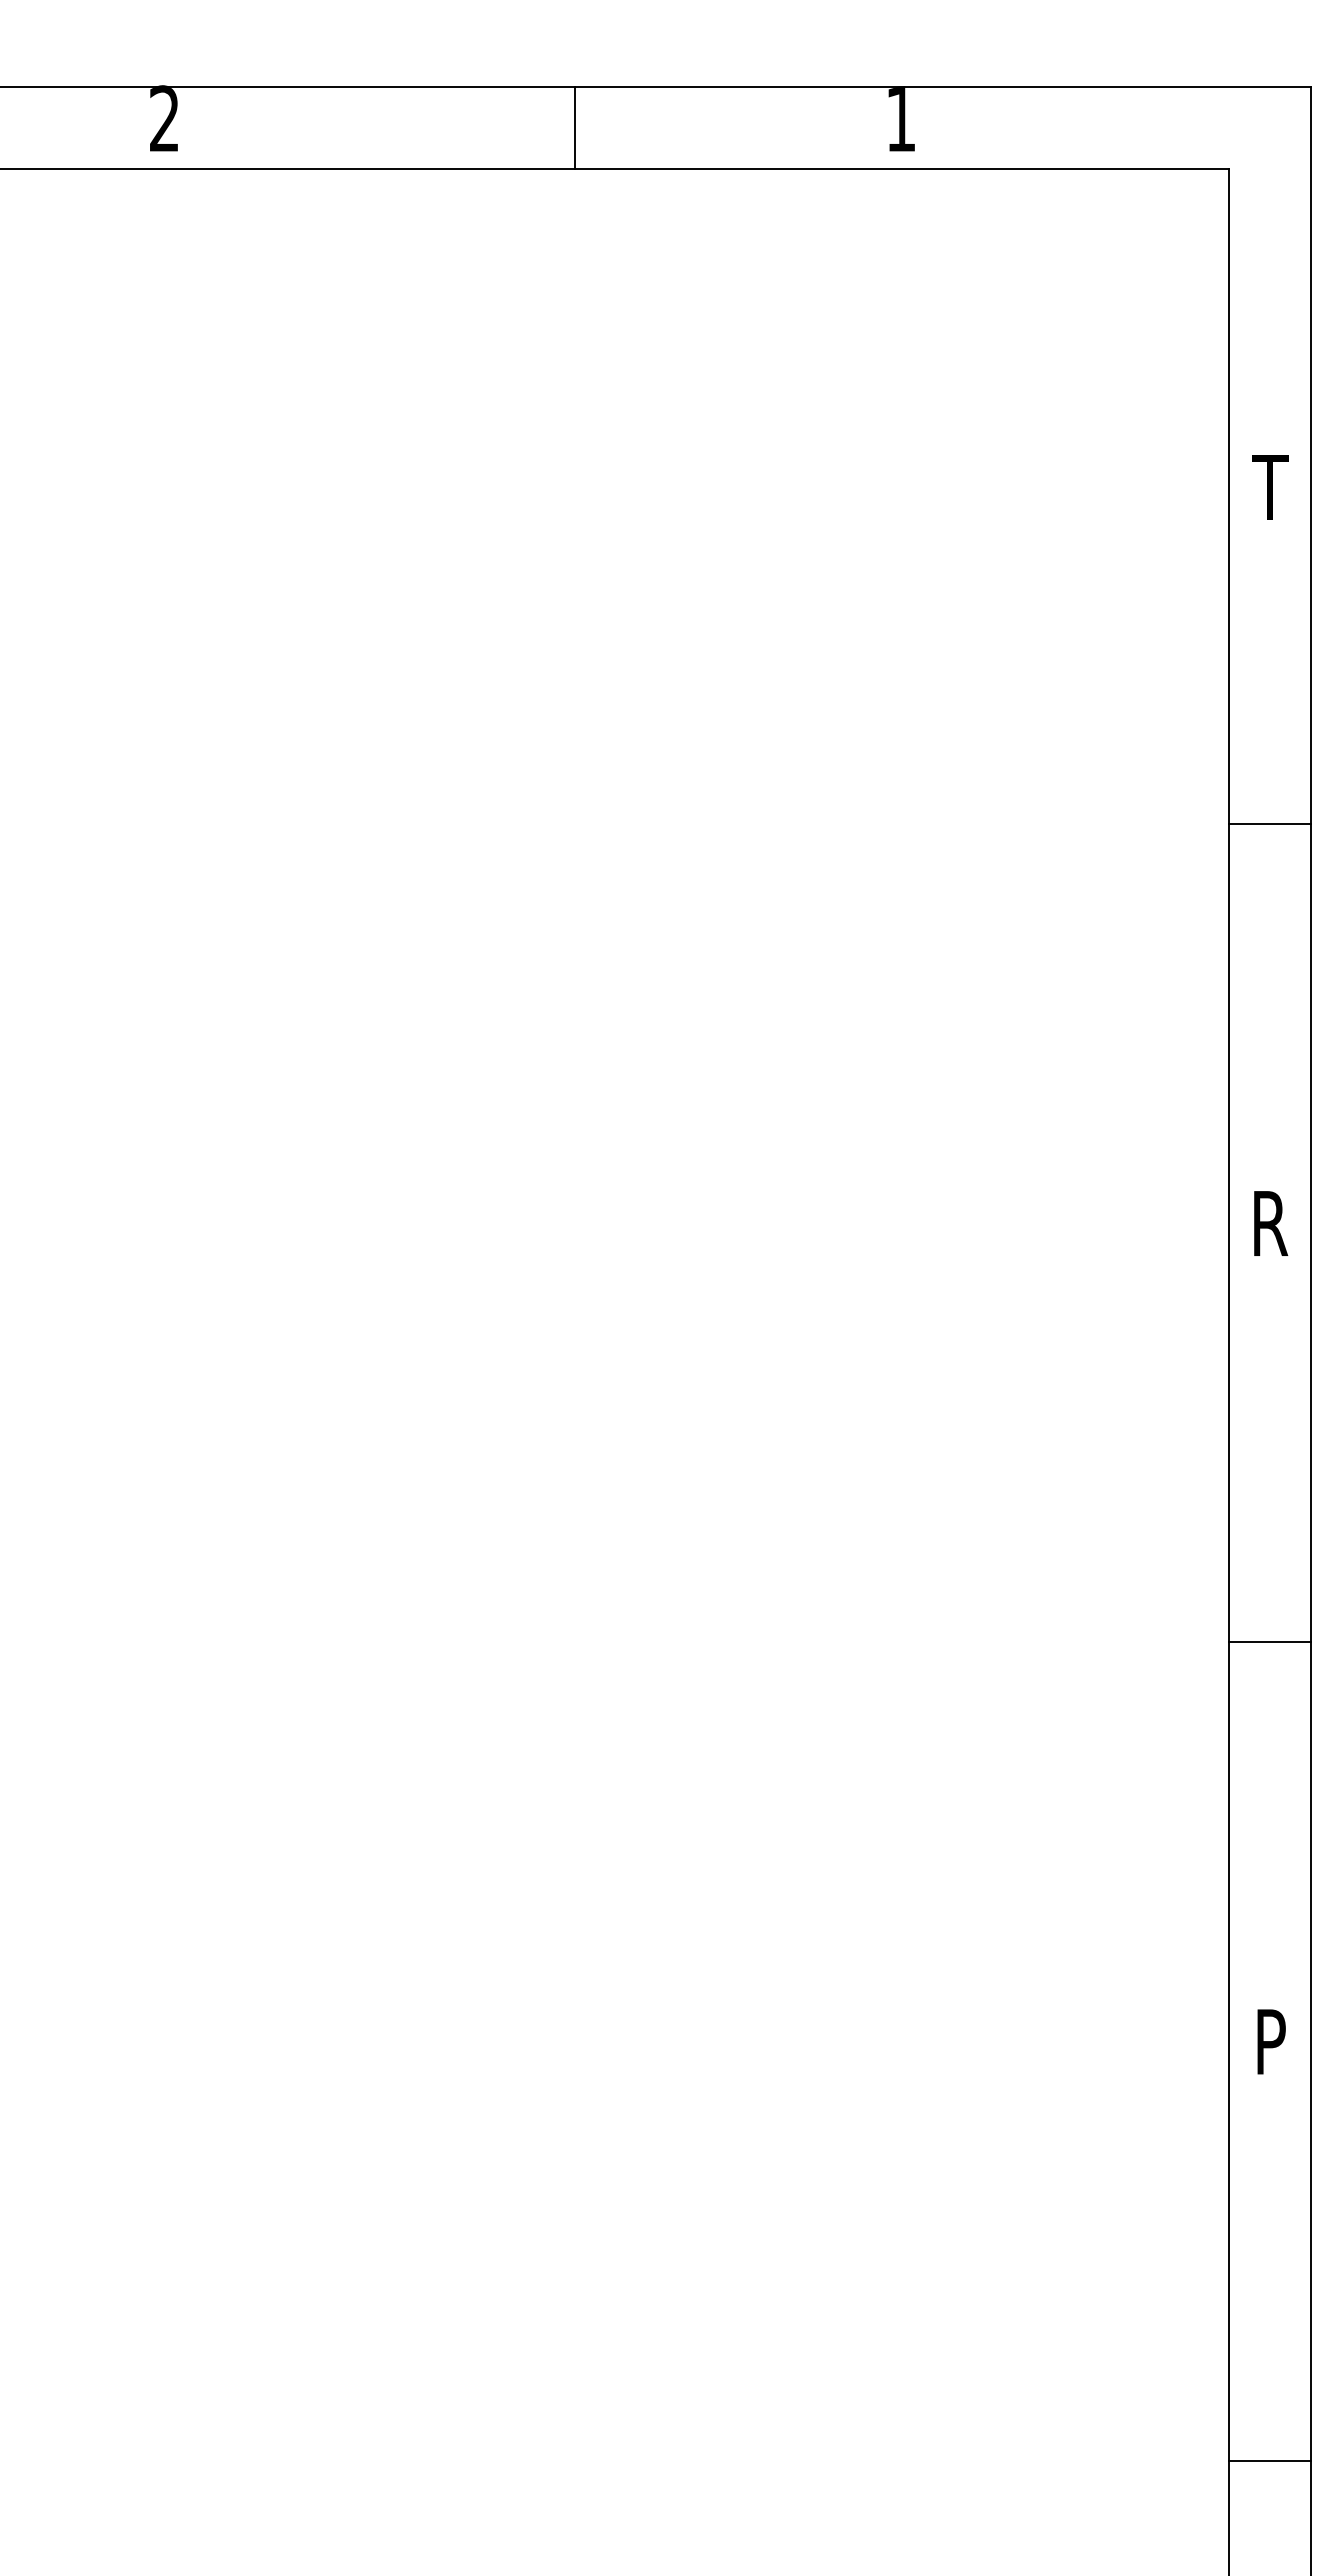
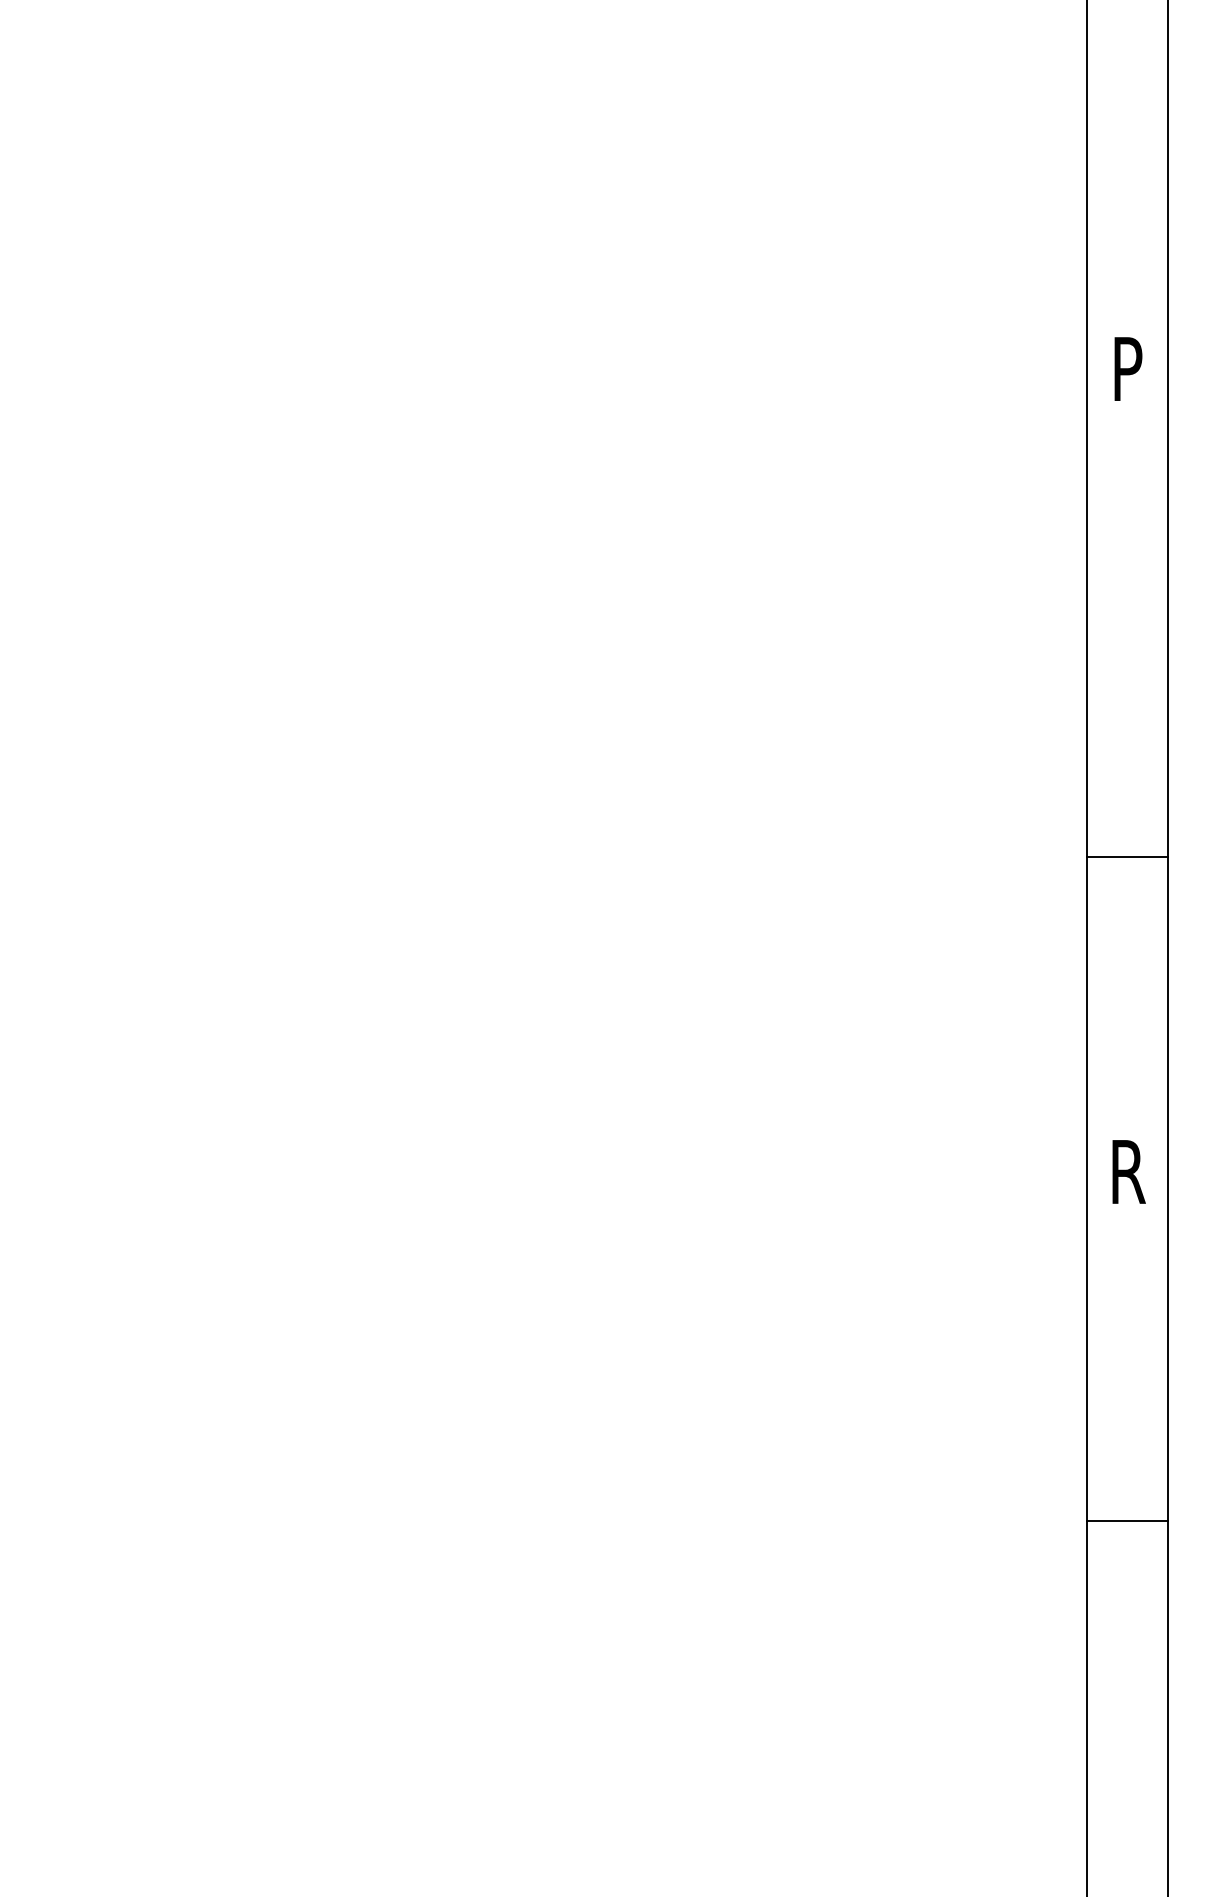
text: (1271, 1223) -> (1128, 369), R -> P
line: (1270, 1642) -> (1127, 857), moved
text: (1271, 2041) -> (1128, 1171), P -> R
line: (1270, 2460) -> (1127, 1520), moved

